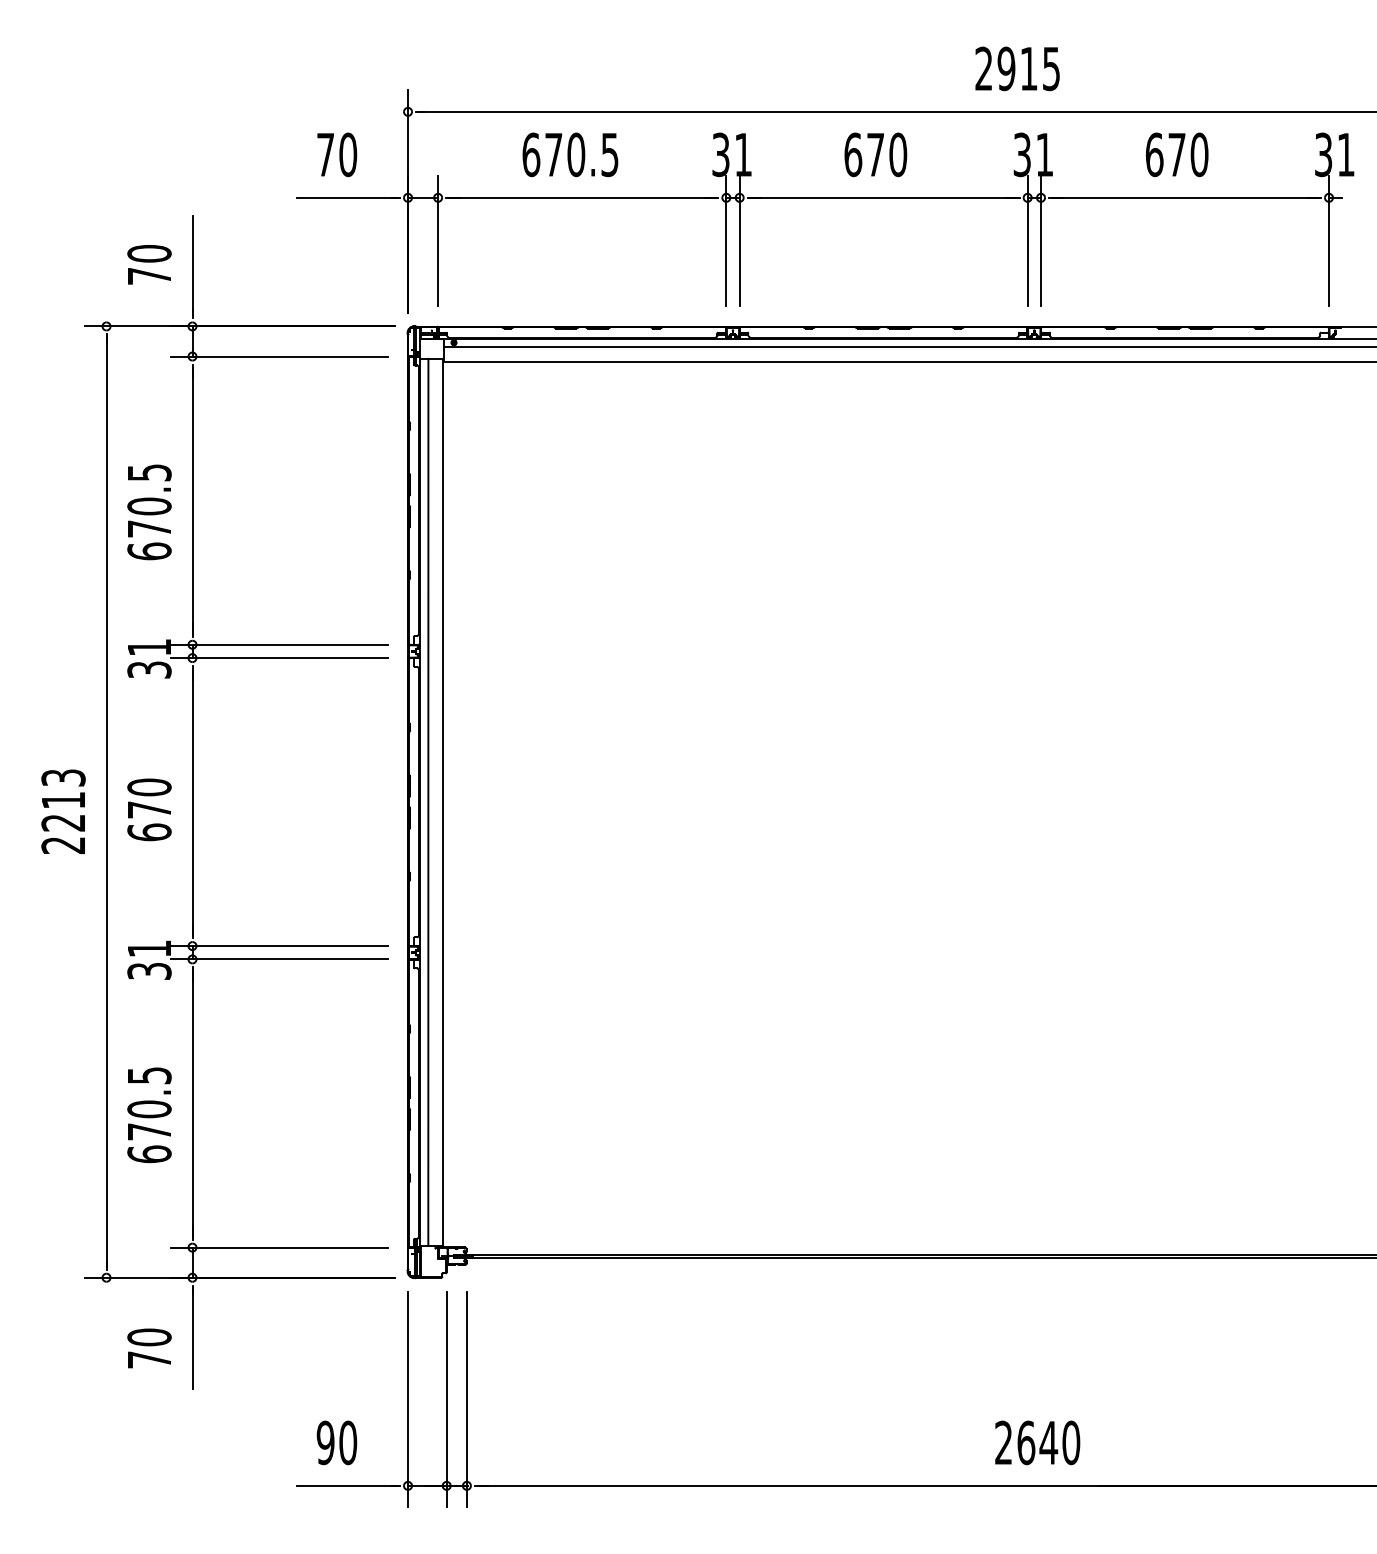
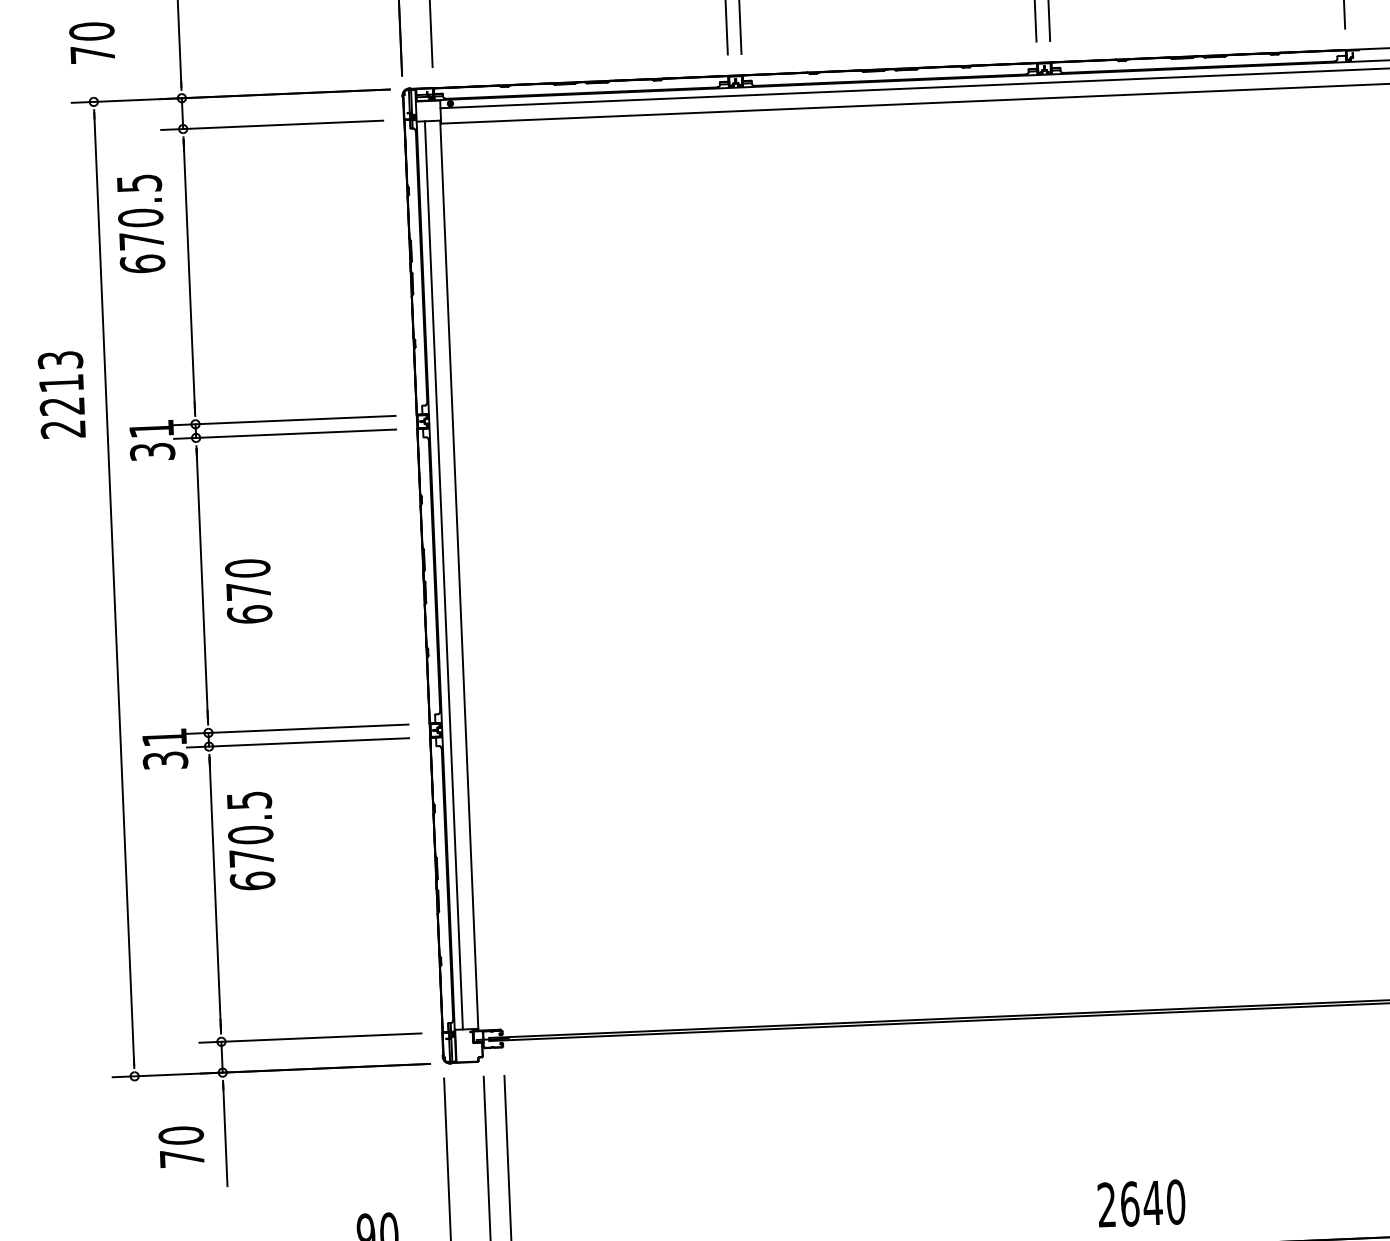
text: (149, 264) -> (92, 42), moved
text: (149, 512) -> (140, 224), moved
text: (149, 809) -> (248, 591), moved
text: (63, 811) -> (61, 394), moved
text: (149, 1115) -> (250, 841), moved
text: (1037, 1442) -> (1141, 1203), moved

